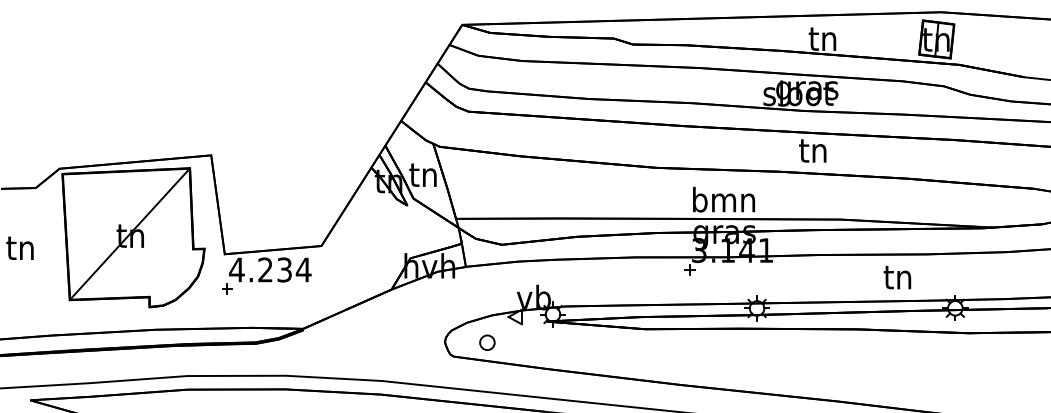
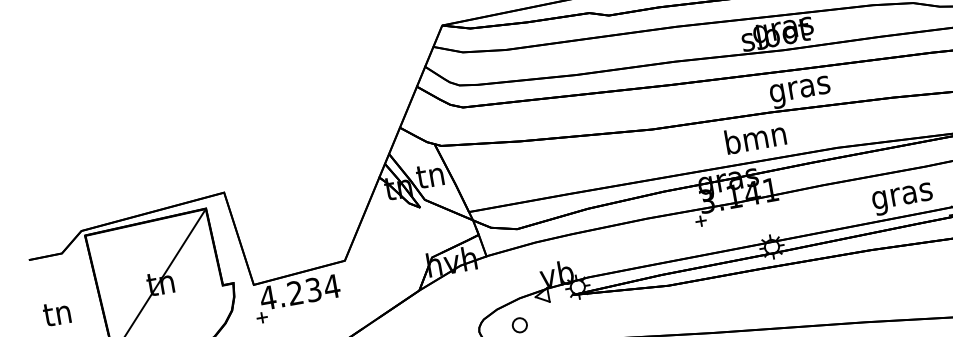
text: (813, 154) -> (799, 90), tn -> gras
text: (724, 199) -> (756, 137), moved
text: (898, 280) -> (902, 196), tn -> gras

